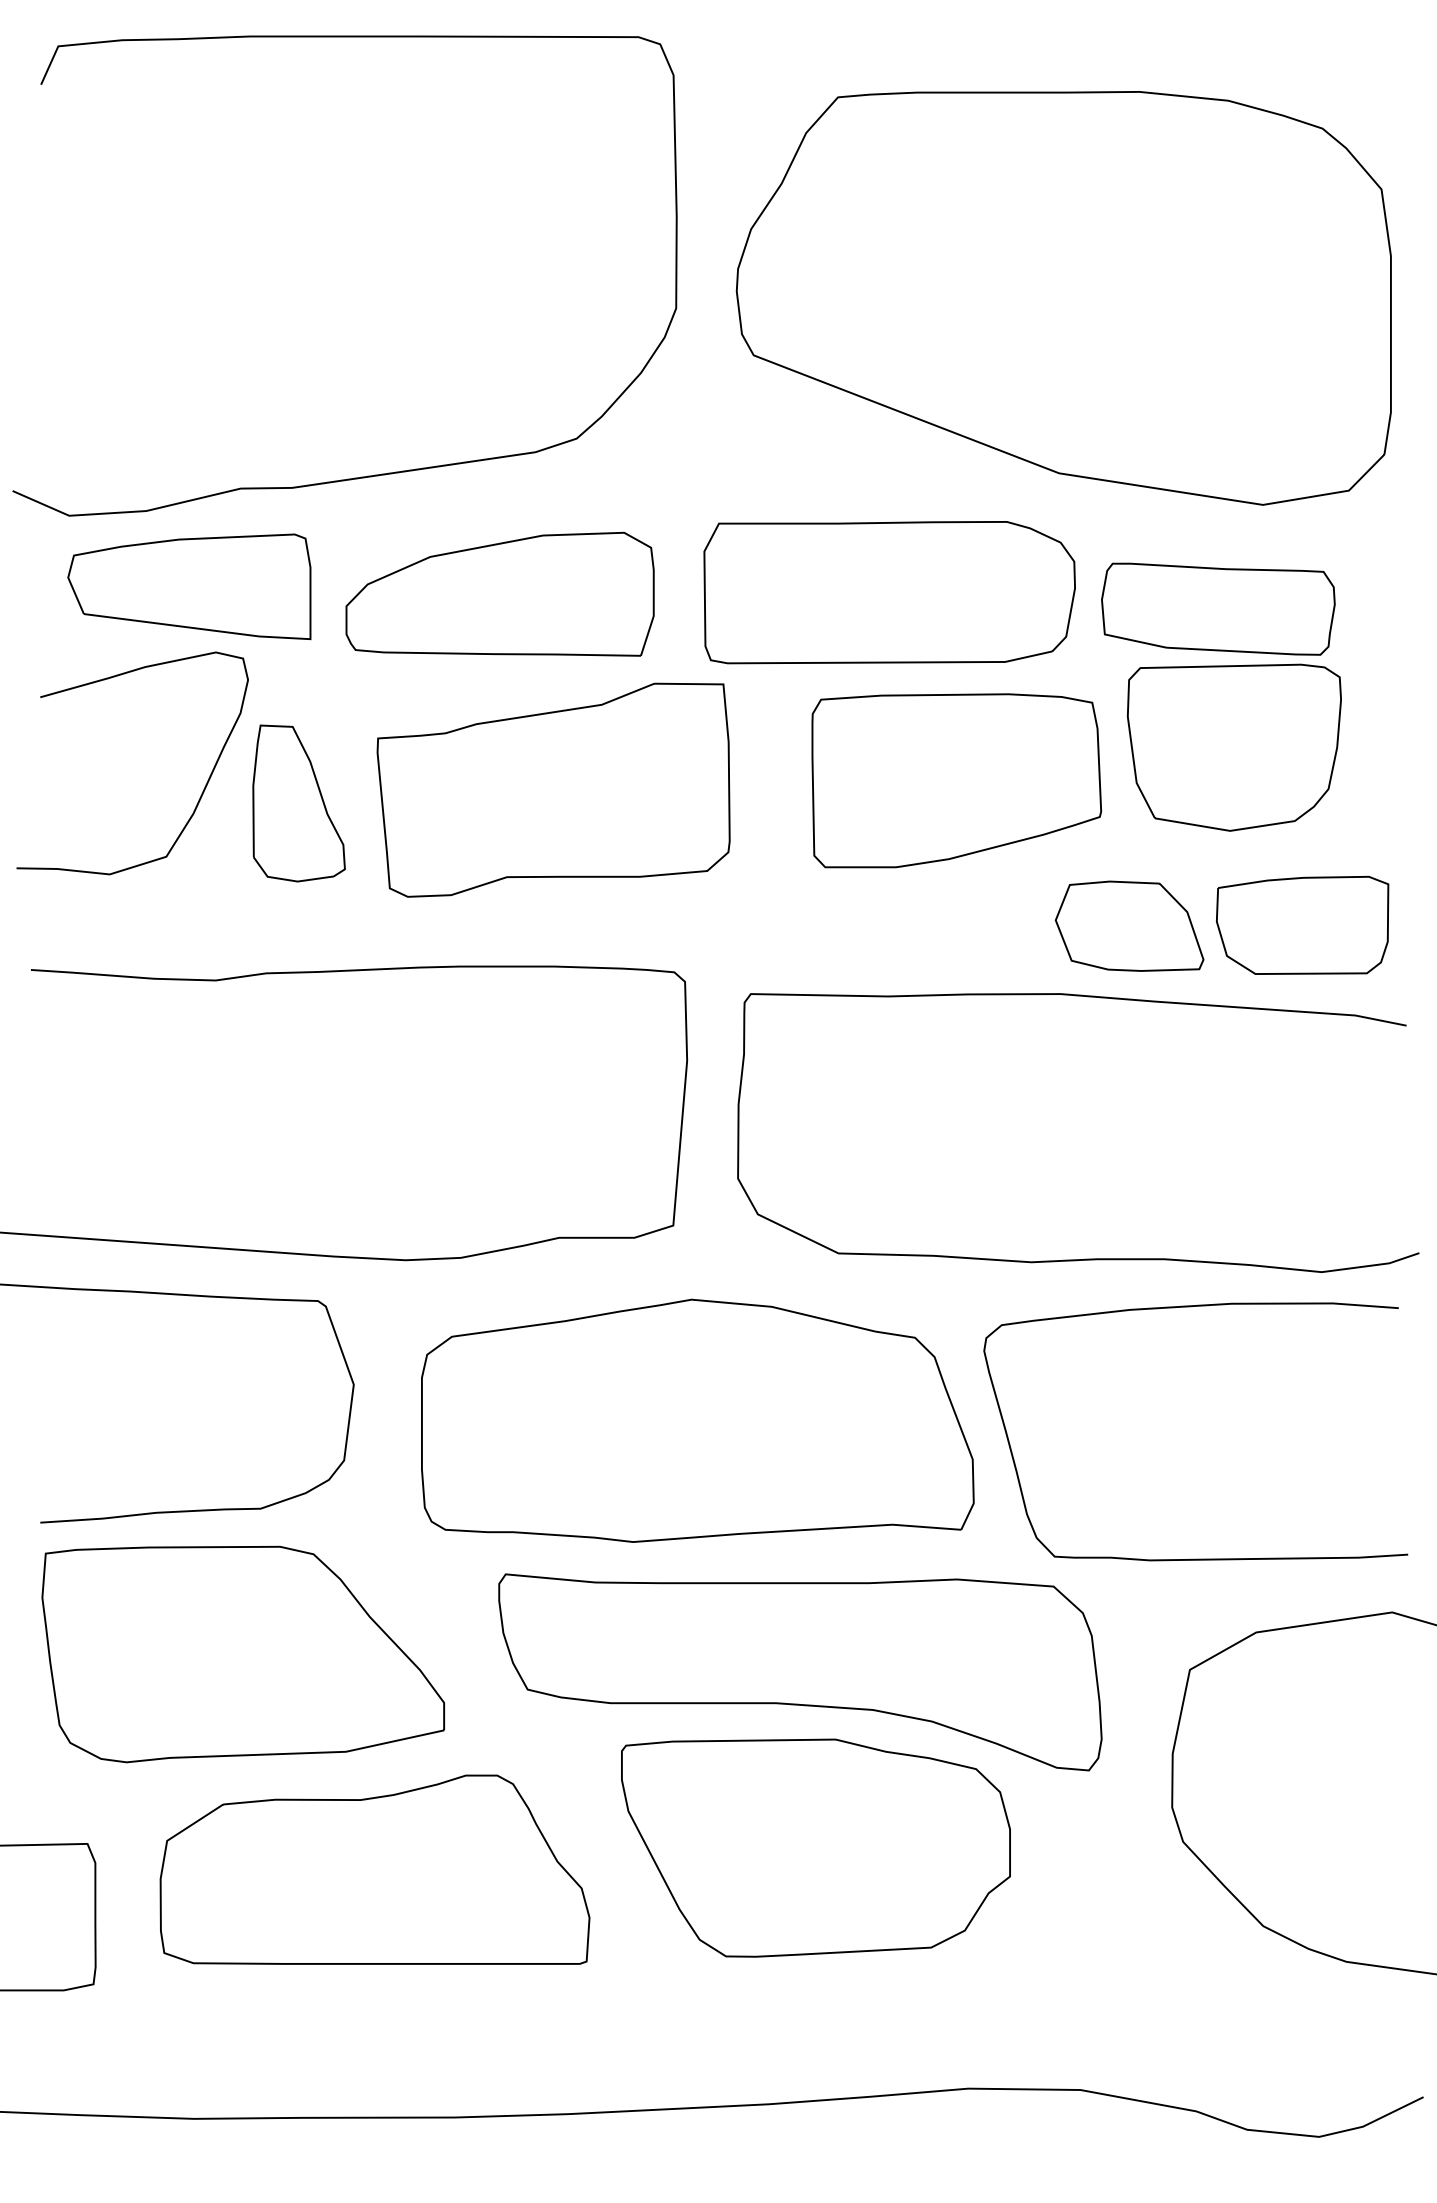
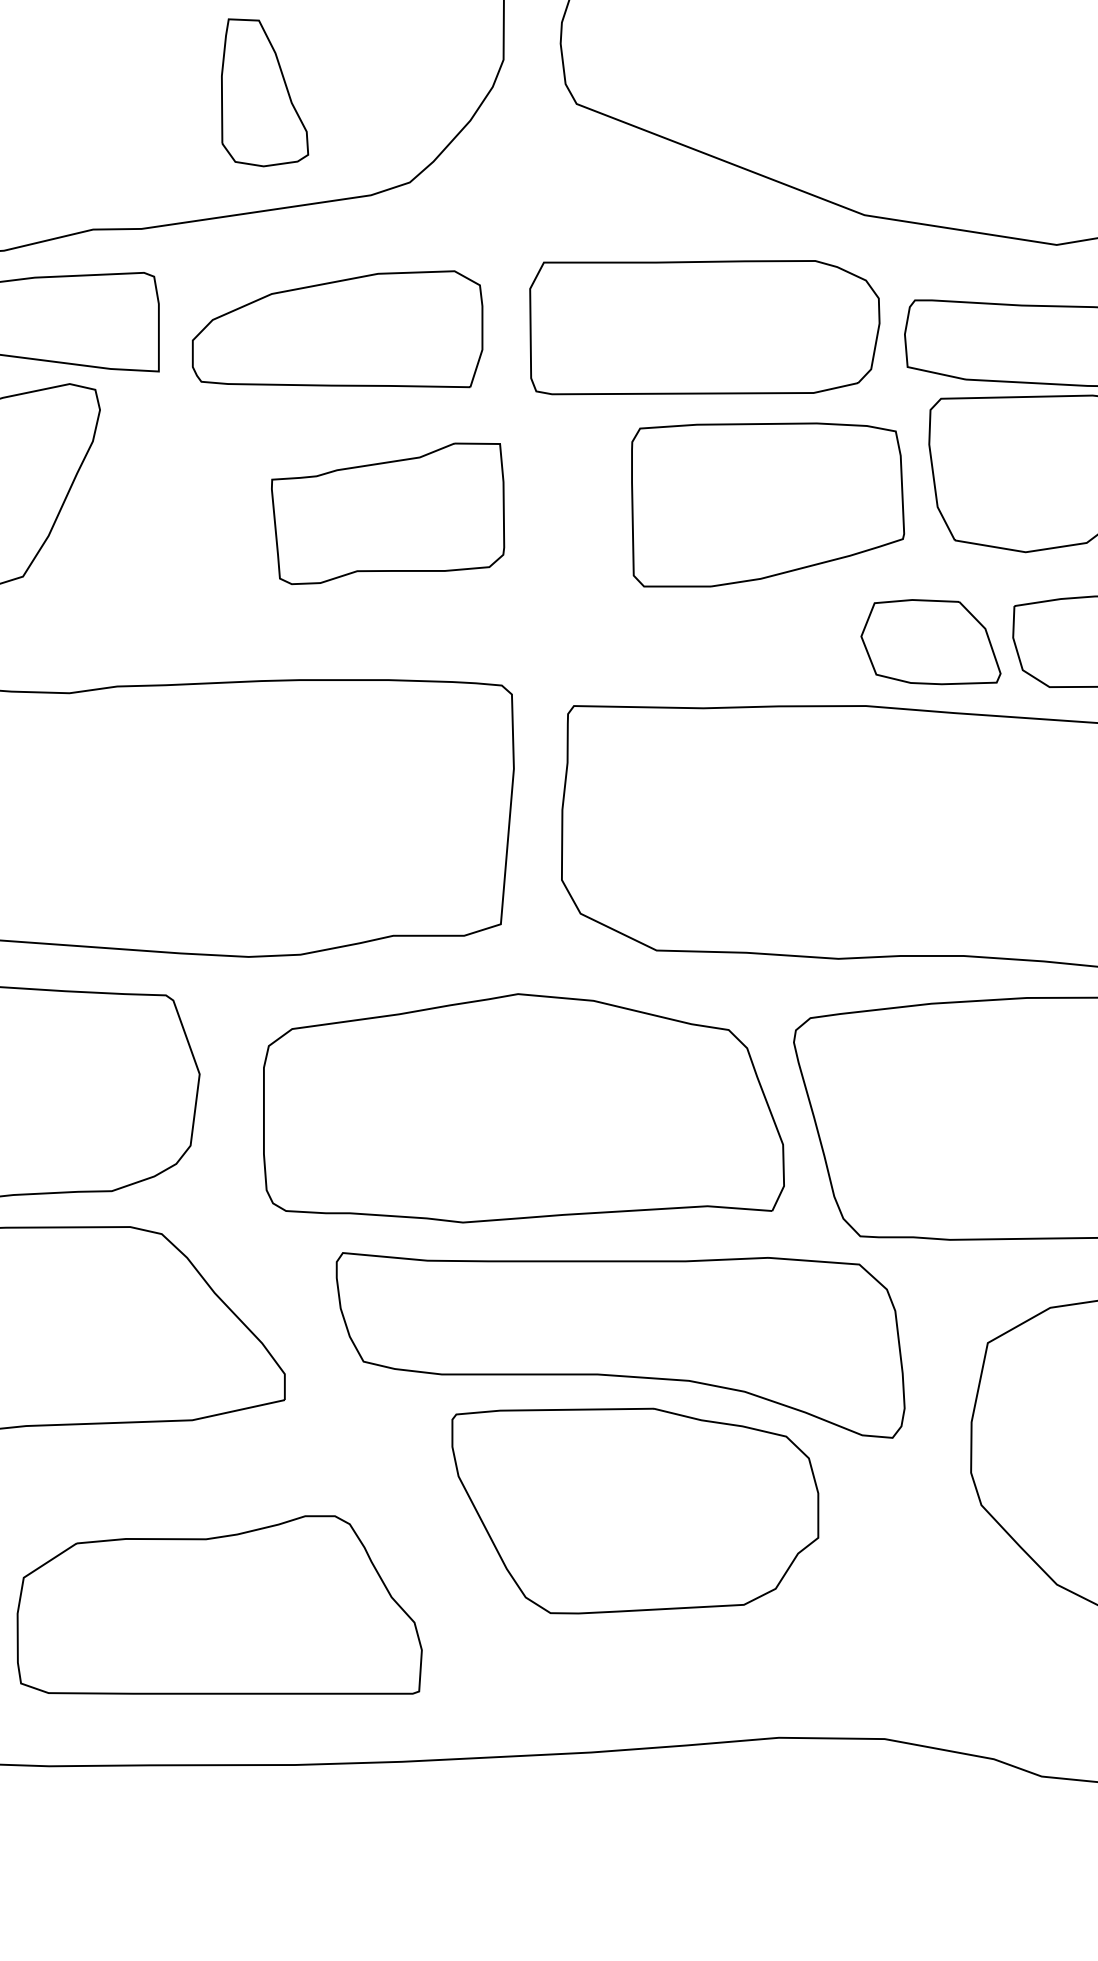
part: (553, 789) -> (387, 513), size x0.7
part: (298, 803) -> (264, 92), moved
part: (374, 1869) -> (219, 1604), moved

